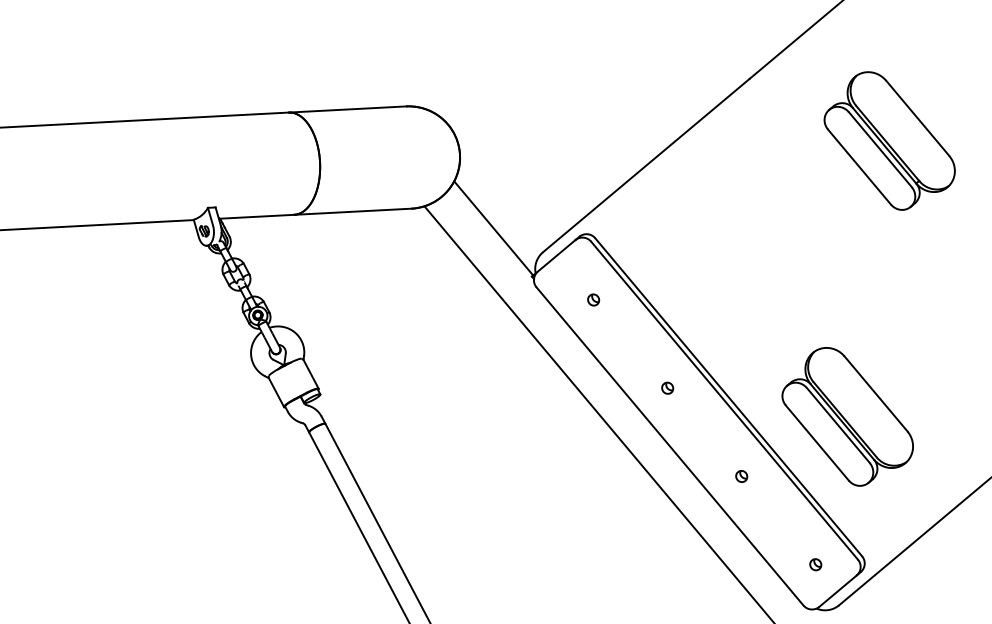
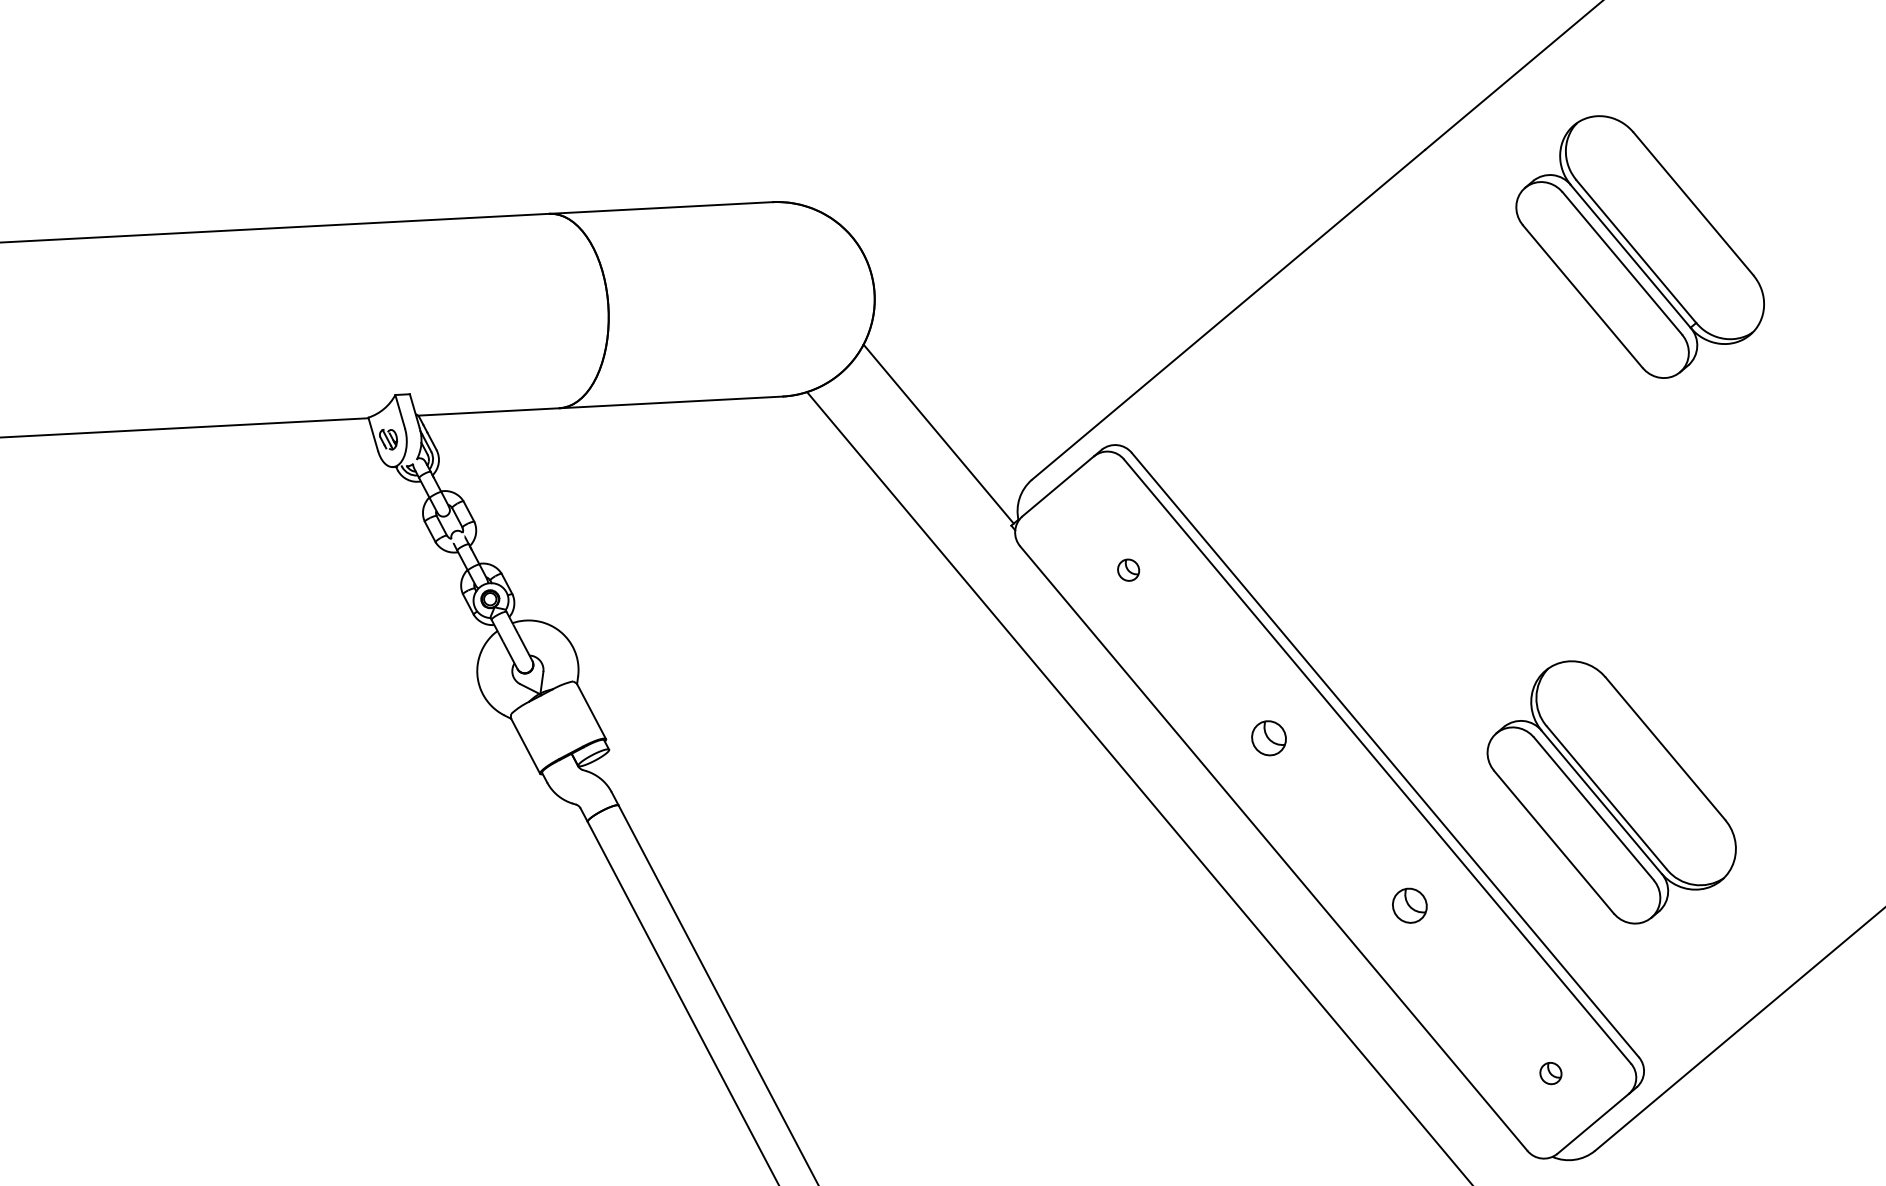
part: (889, 140) -> (1639, 246), moved
part: (667, 387) -> (1269, 736), size x1.6
part: (741, 476) -> (1409, 905), size x1.6

